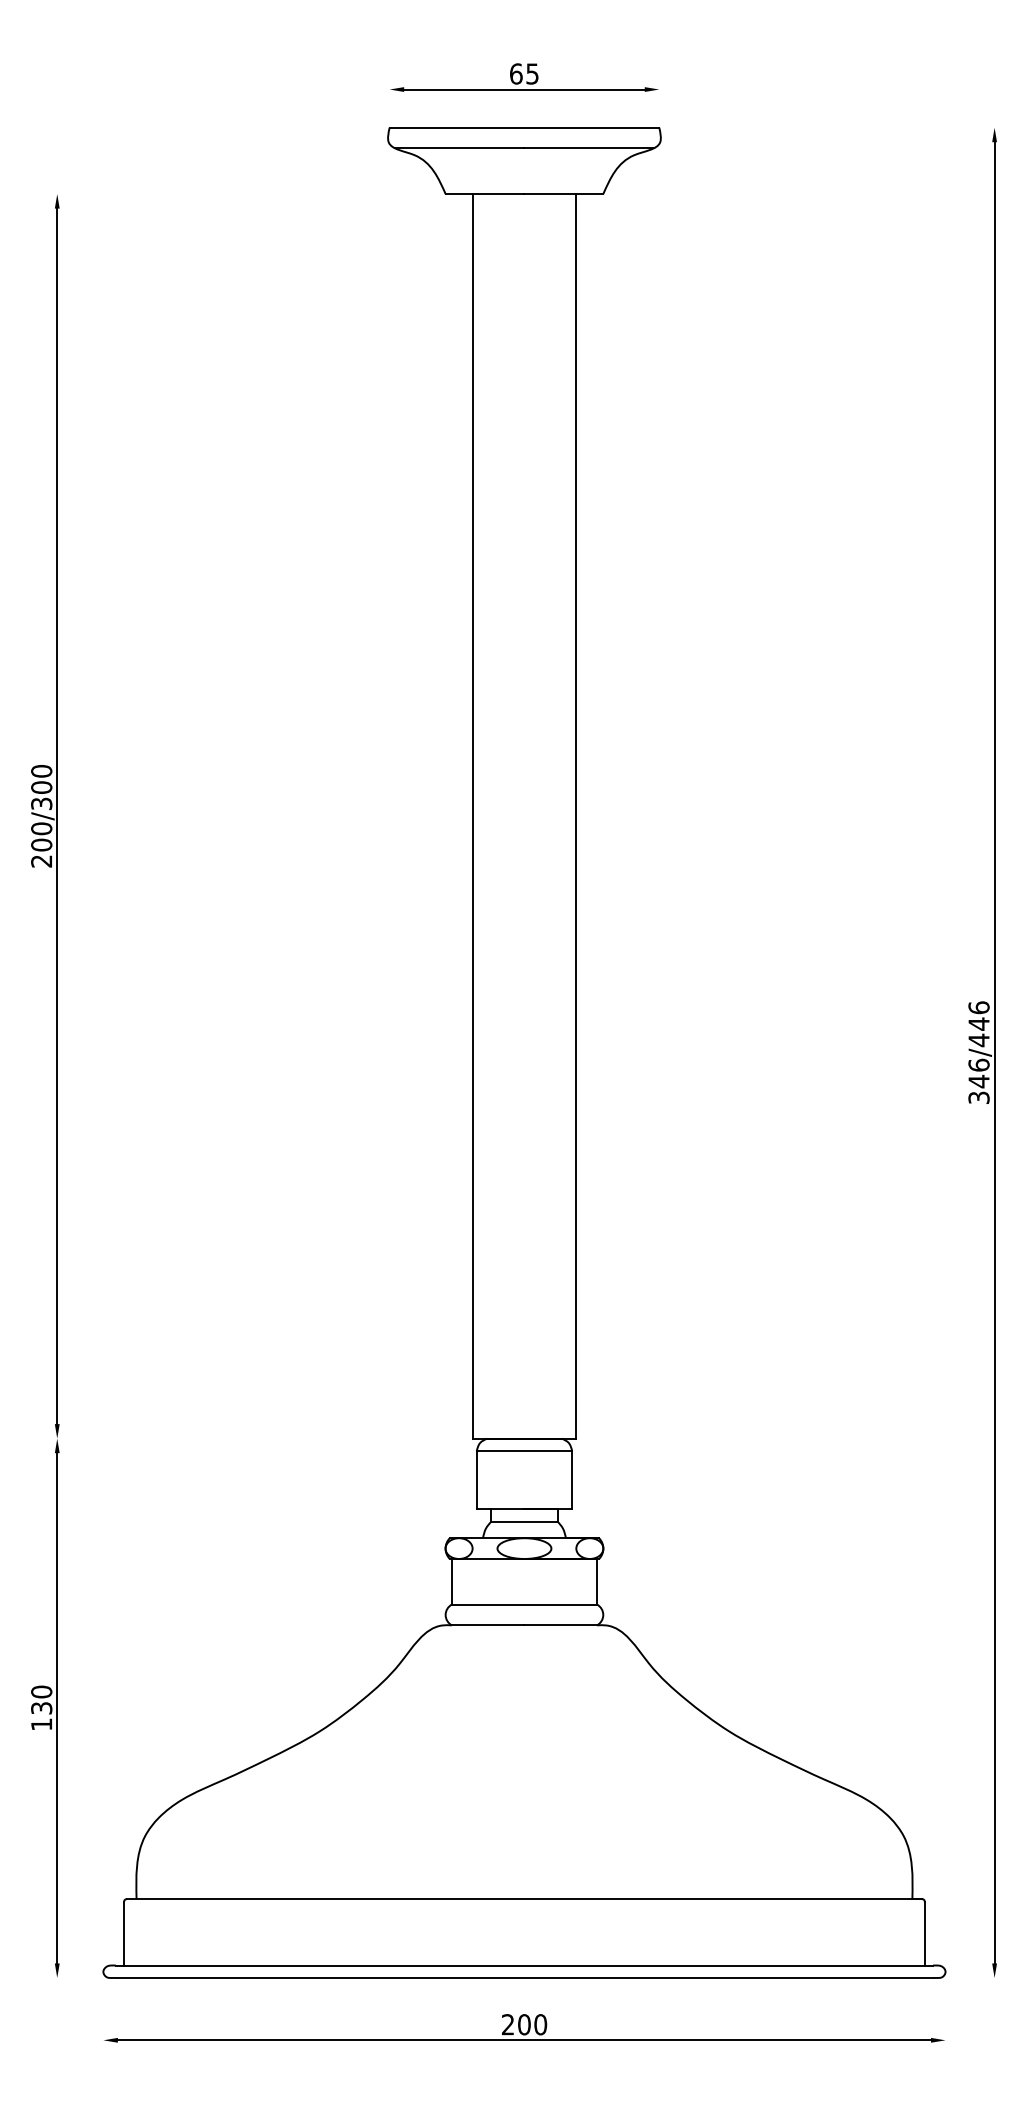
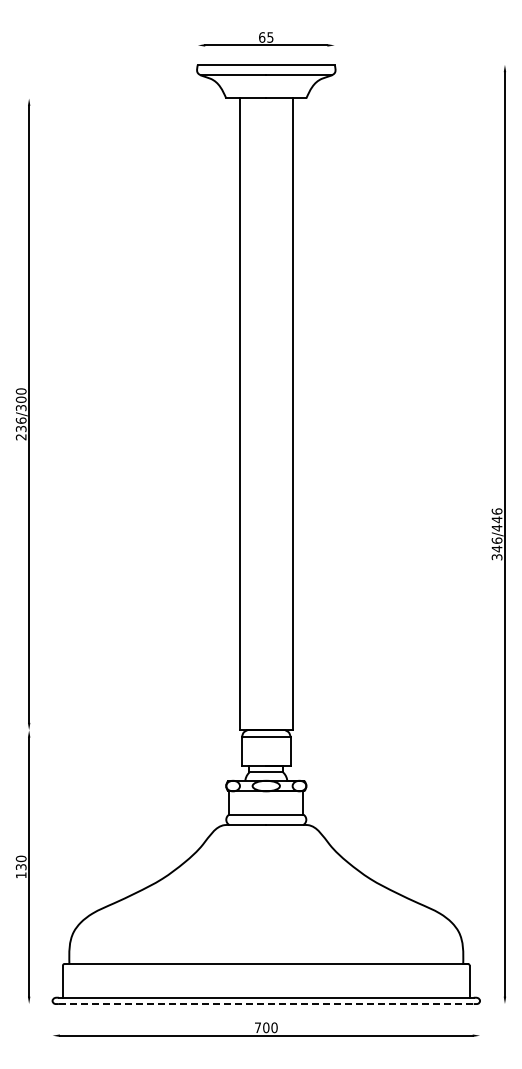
text: (40, 836) -> (20, 424), 200/300 -> 236/300
line: (524, 1978) -> (266, 1004), solid -> dashed
text: (507, 2024) -> (257, 1027), 200 -> 700

